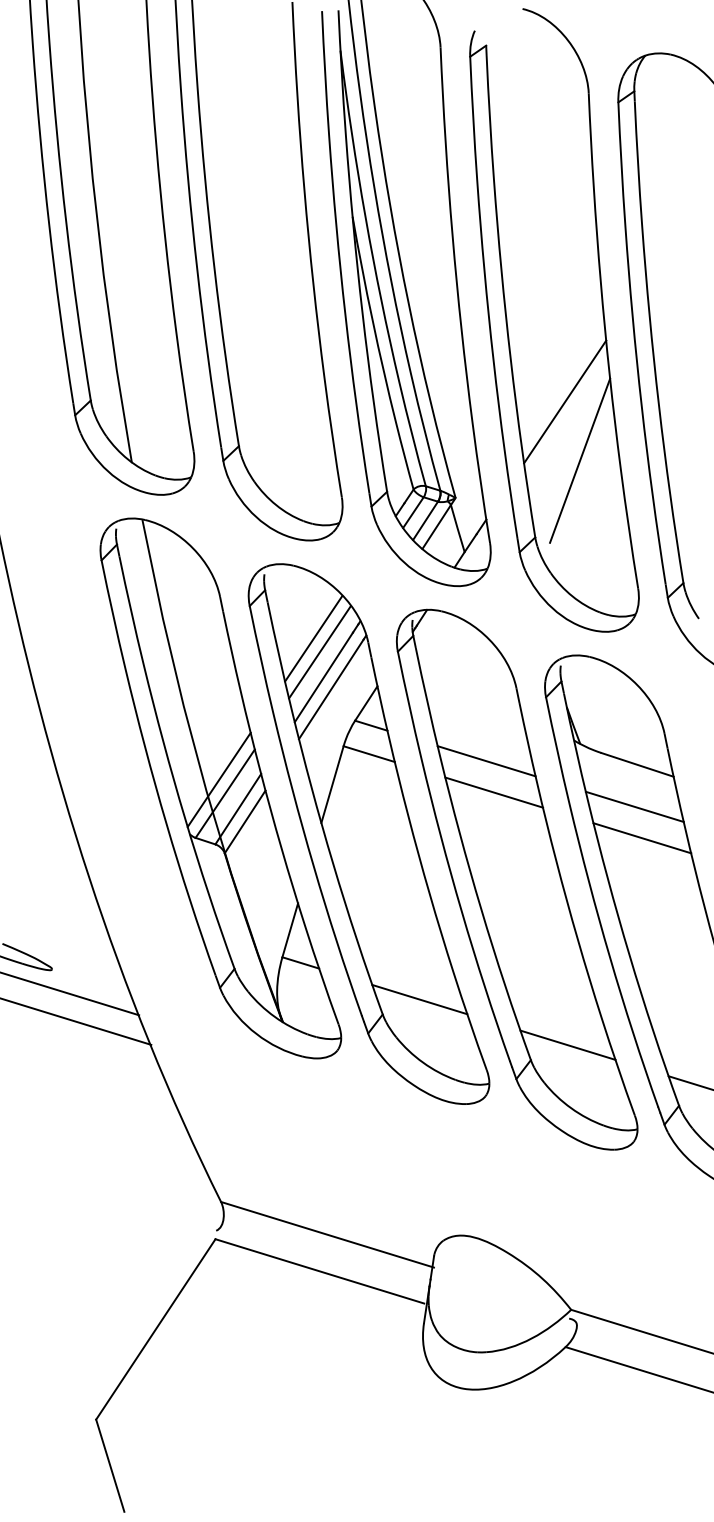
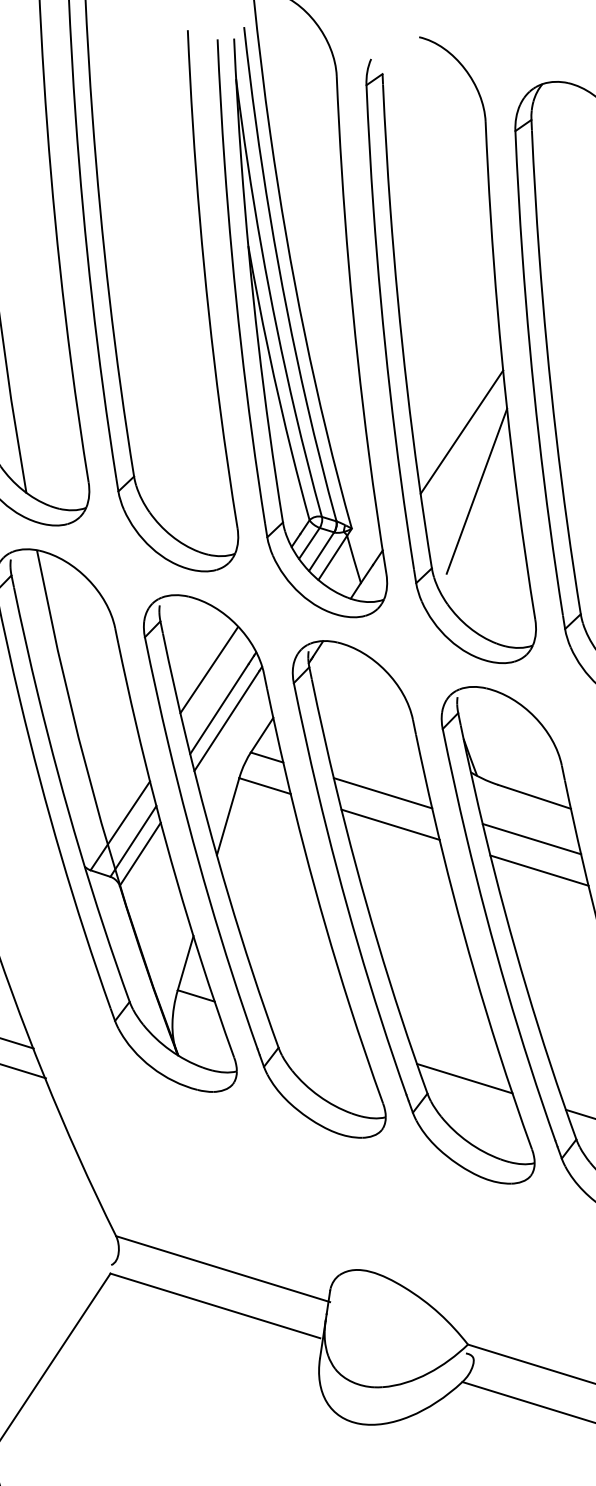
line: (319, 652) -> (215, 683), removed
line: (218, 779) -> (113, 811), removed
line: (419, 999) -> (315, 1032), removed

